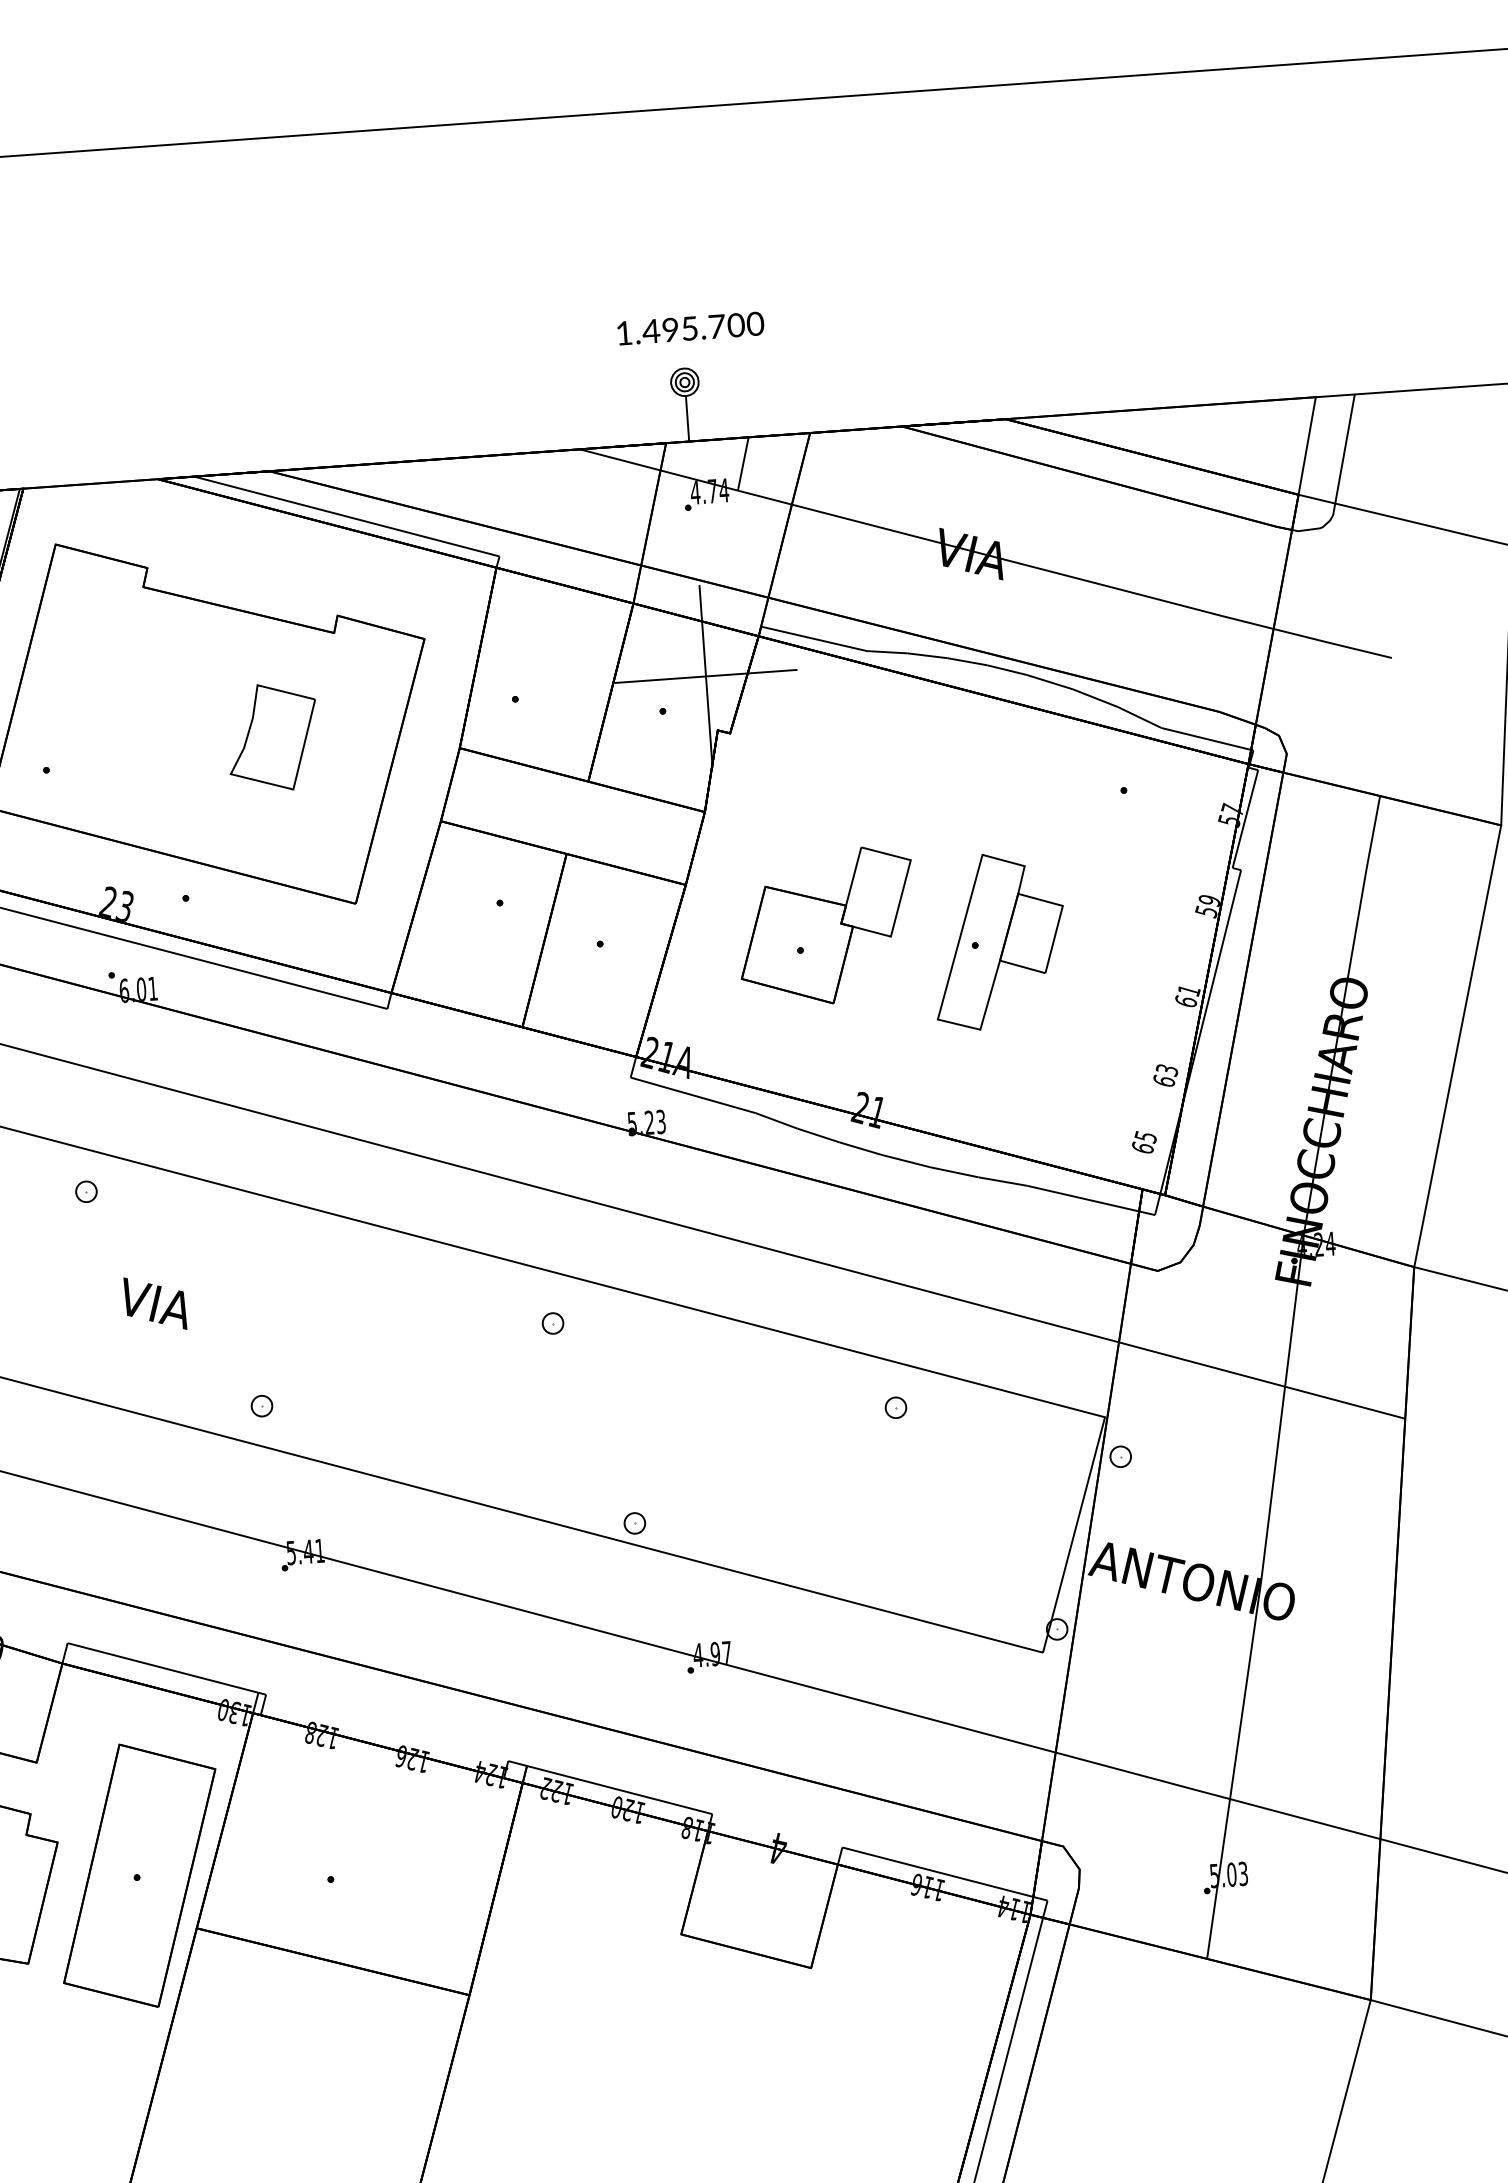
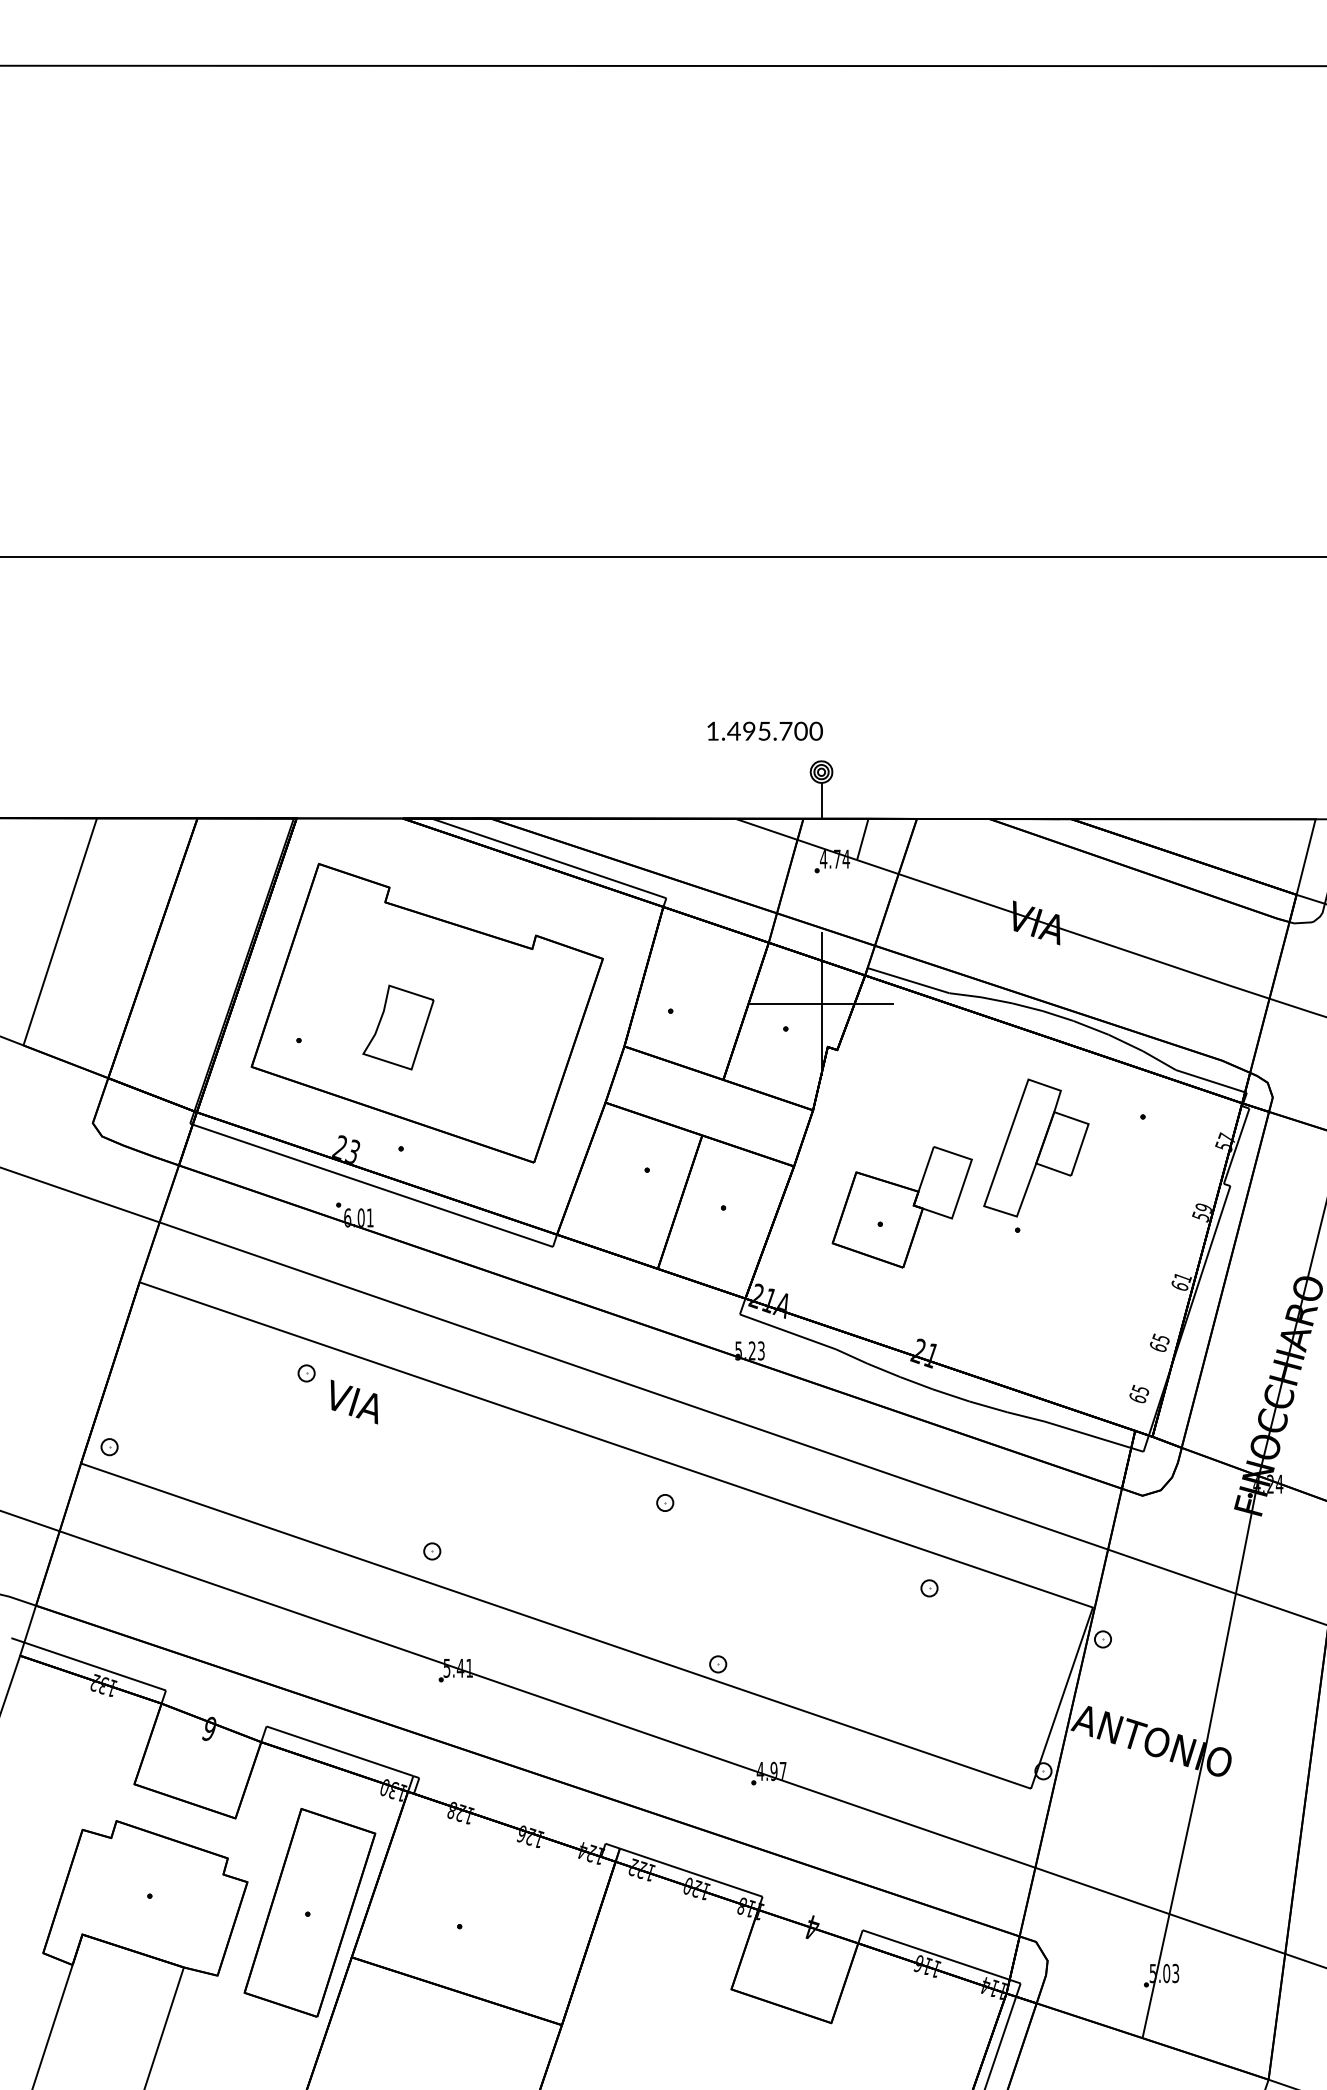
text: (689, 327) -> (764, 730), moved
part: (272, 737) -> (398, 1027), moved
part: (998, 940) -> (1036, 1147), moved
text: (1166, 1068) -> (1160, 1337), 63 -> 65
text: (154, 1303) -> (353, 1401), moved

